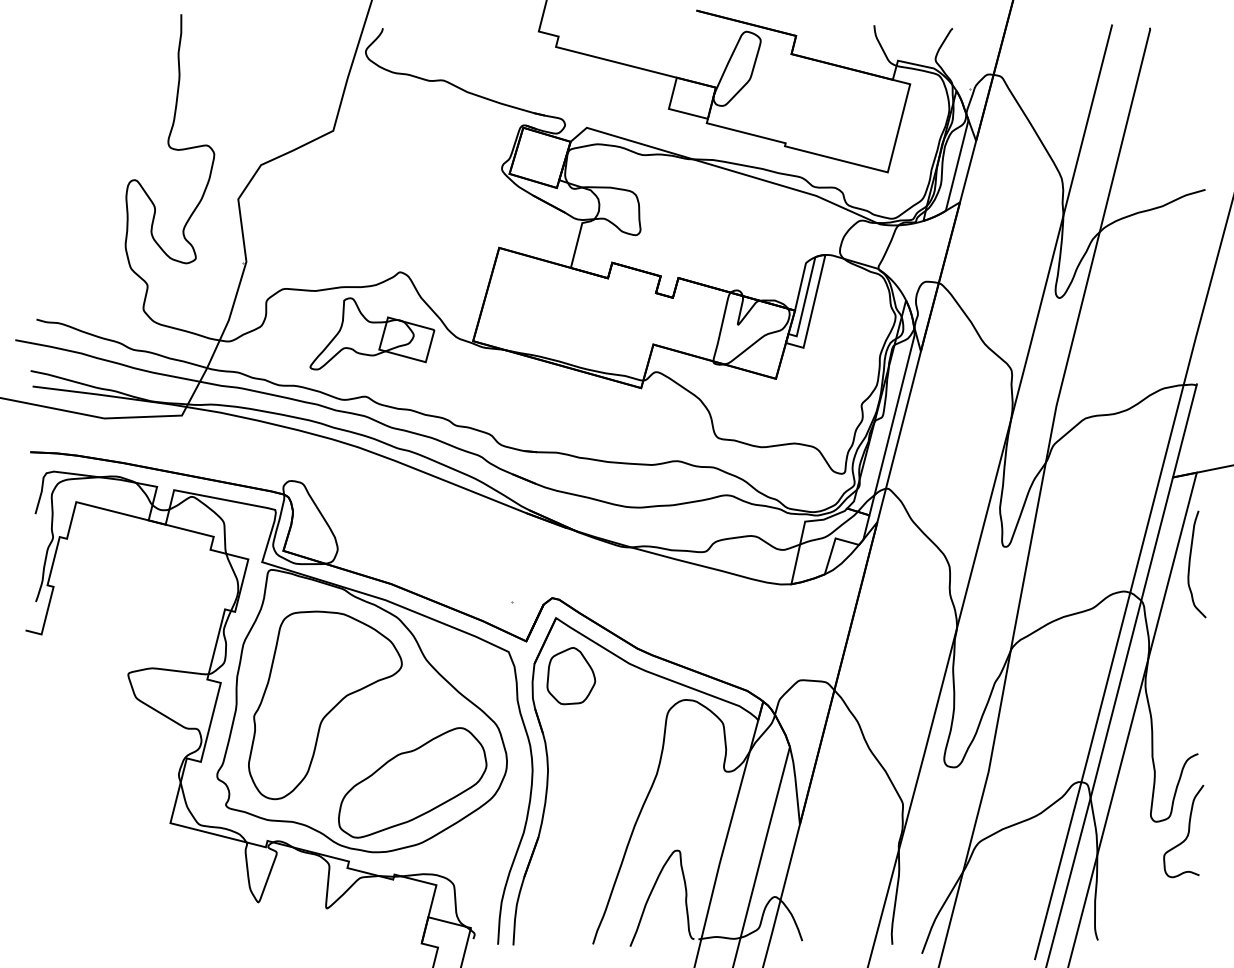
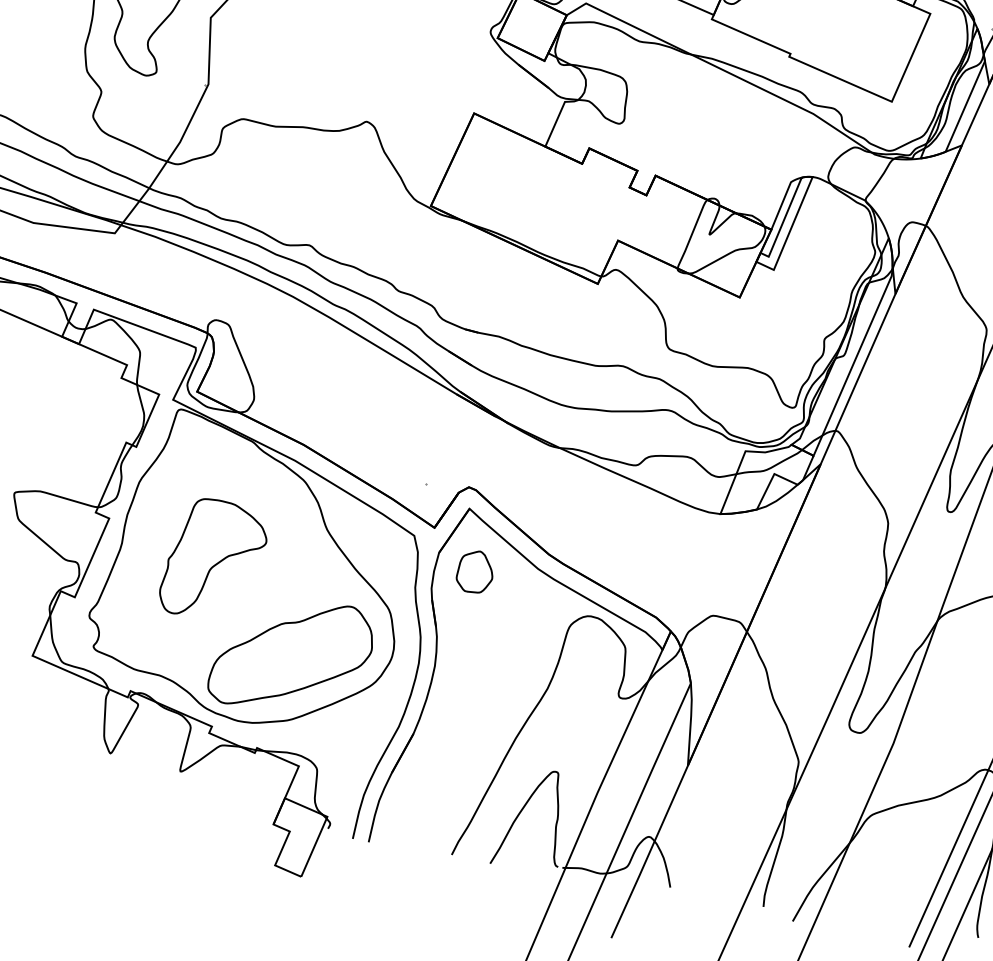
part: (372, 333) -> (327, 180), removed
part: (571, 676) -> (475, 572), size x0.7
part: (325, 705) -> (214, 560), size x0.6

